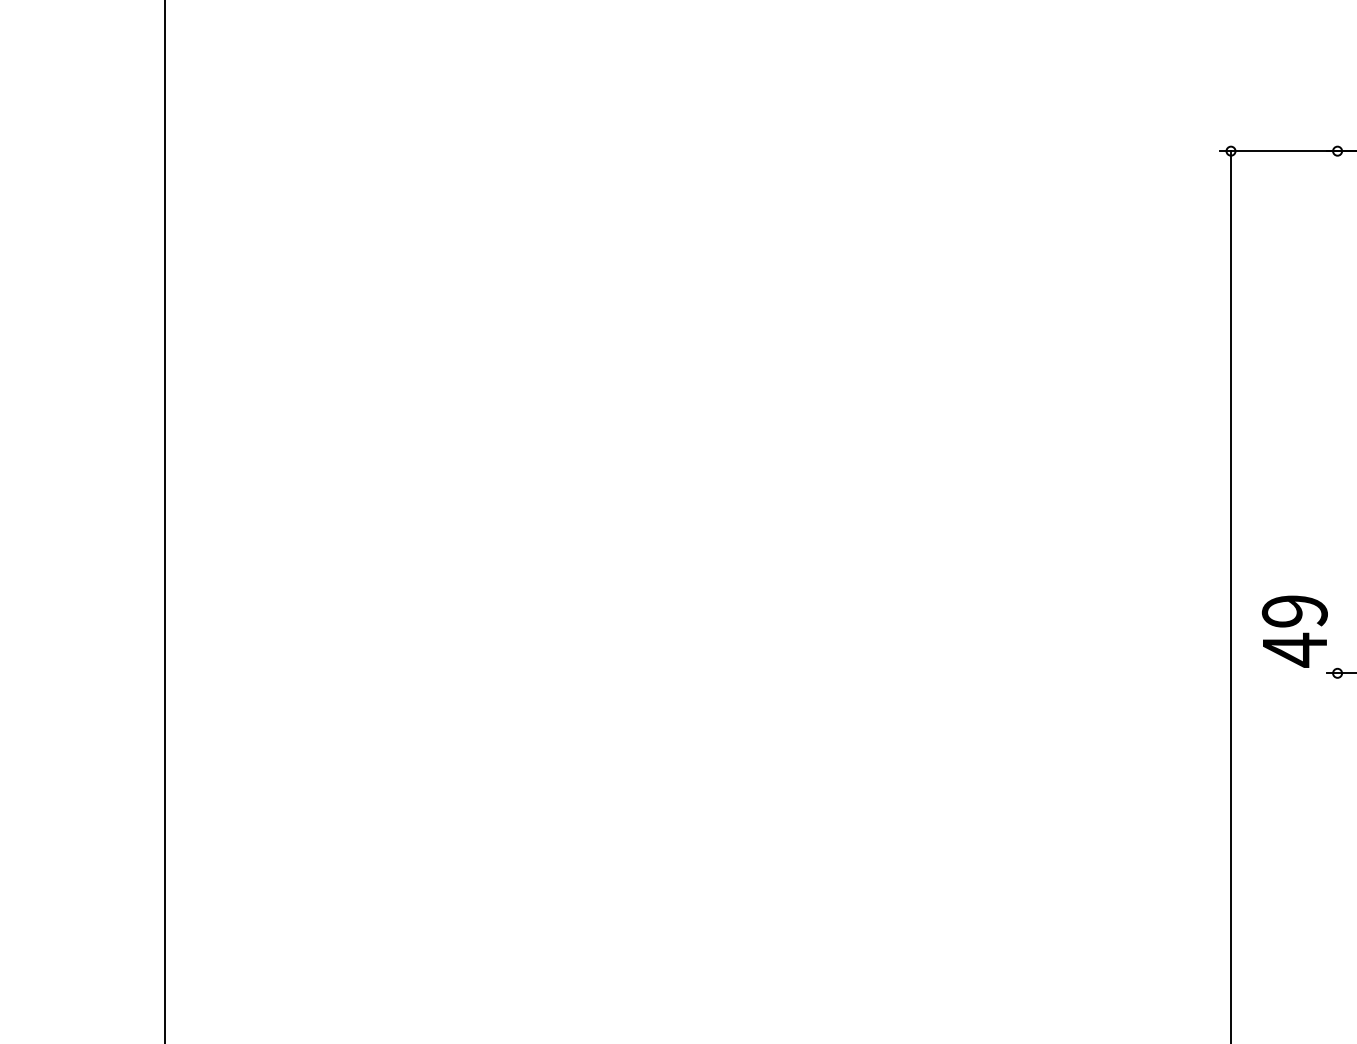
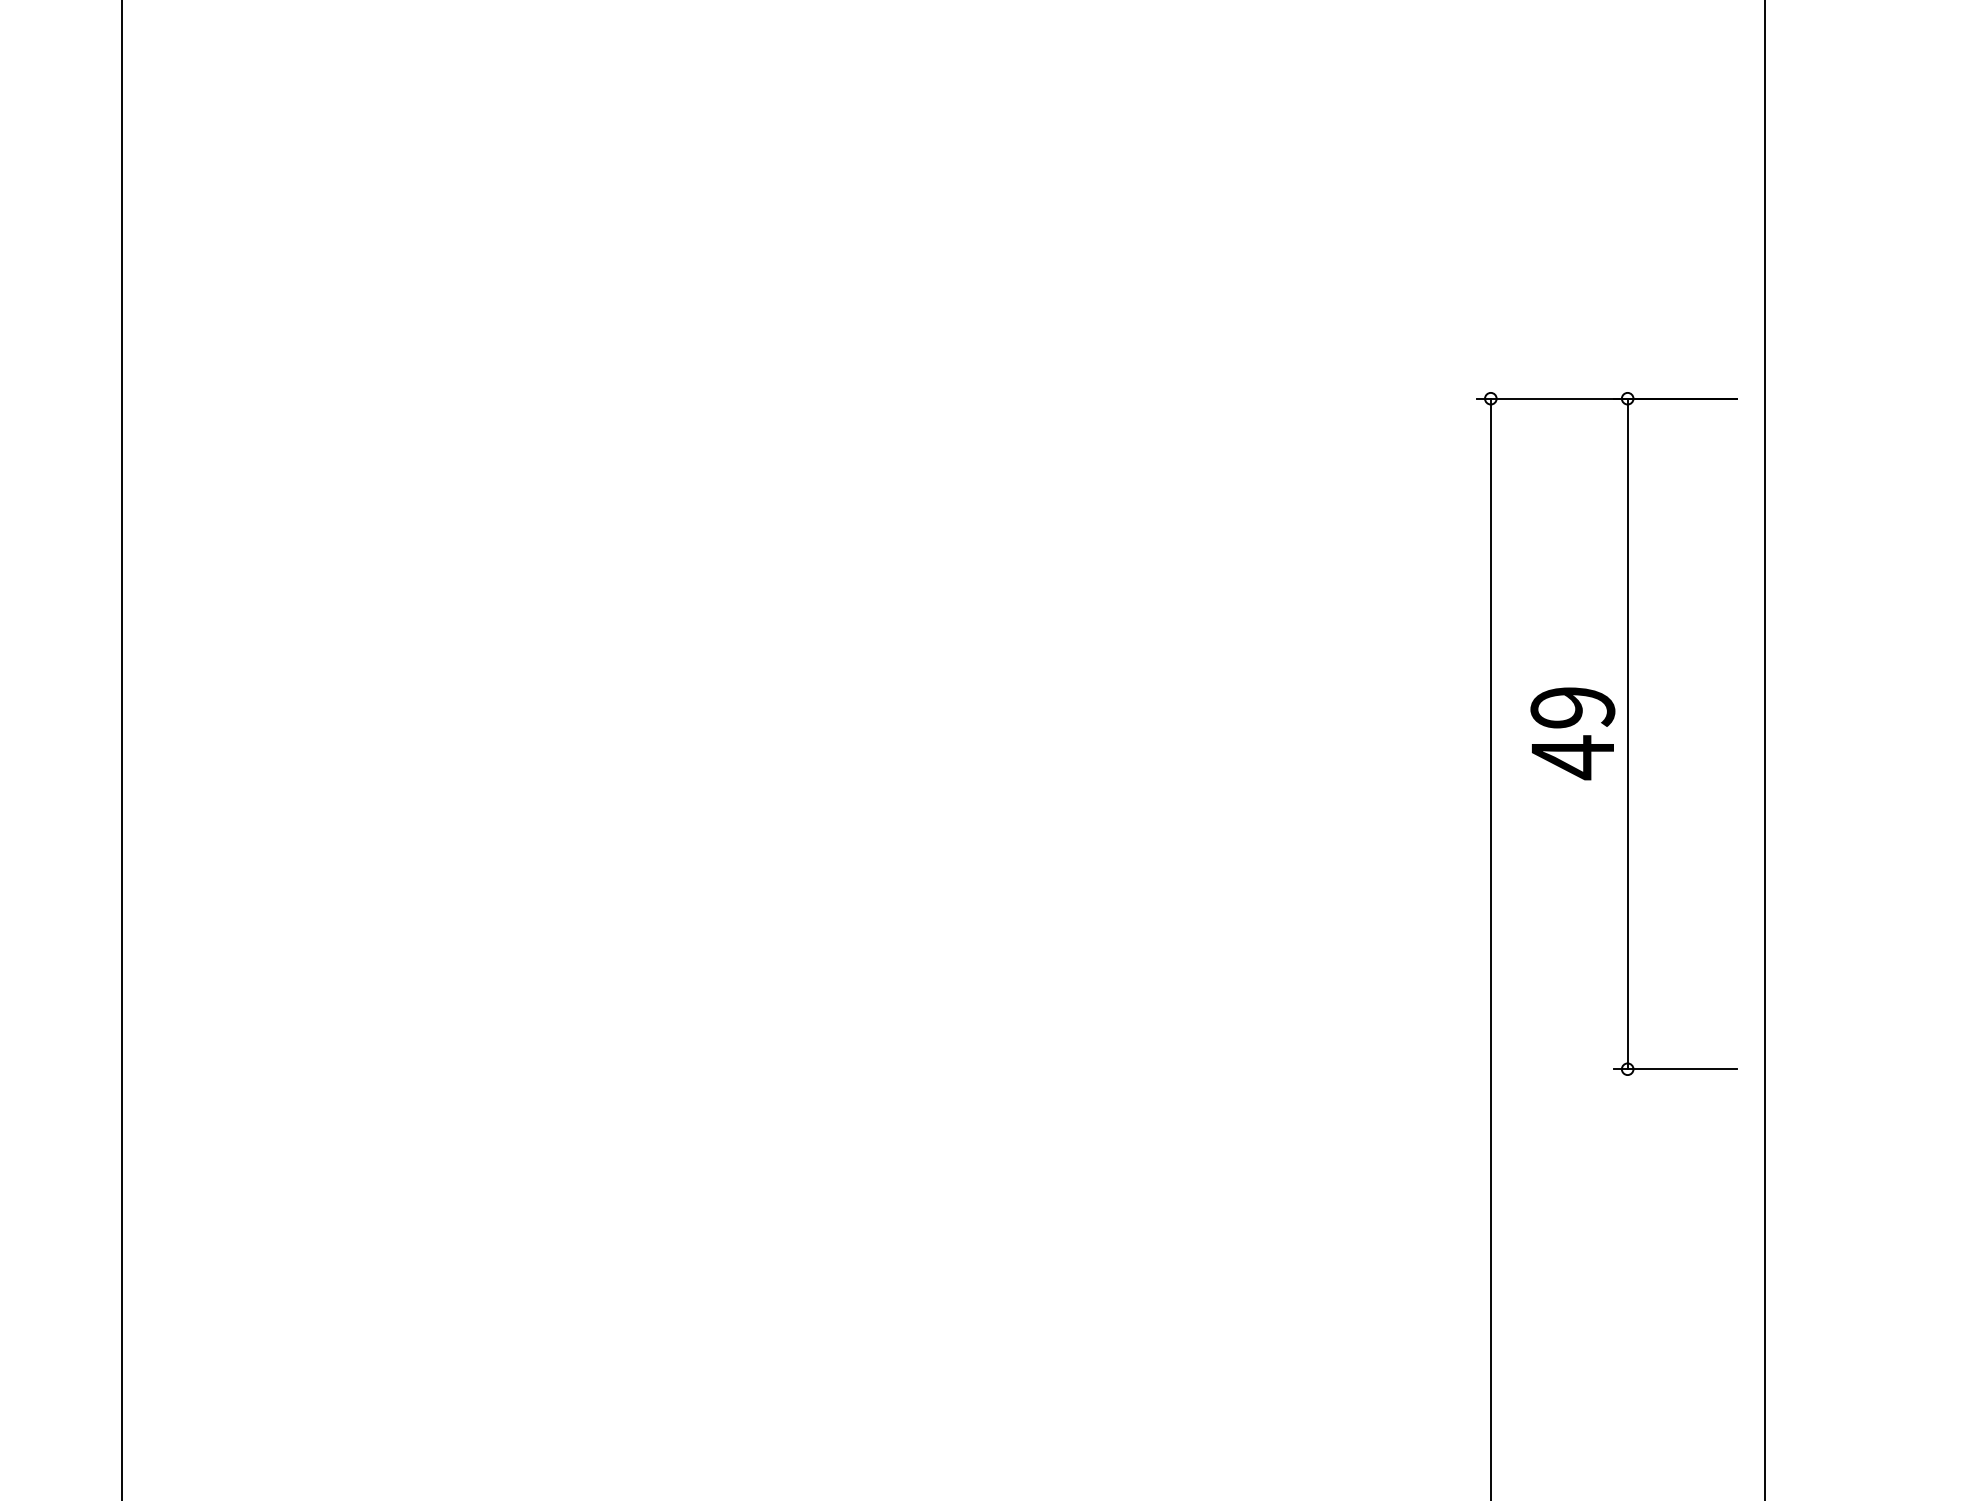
line: (1337, 411) -> (1627, 733), added
text: (1294, 631) -> (1572, 733), moved

